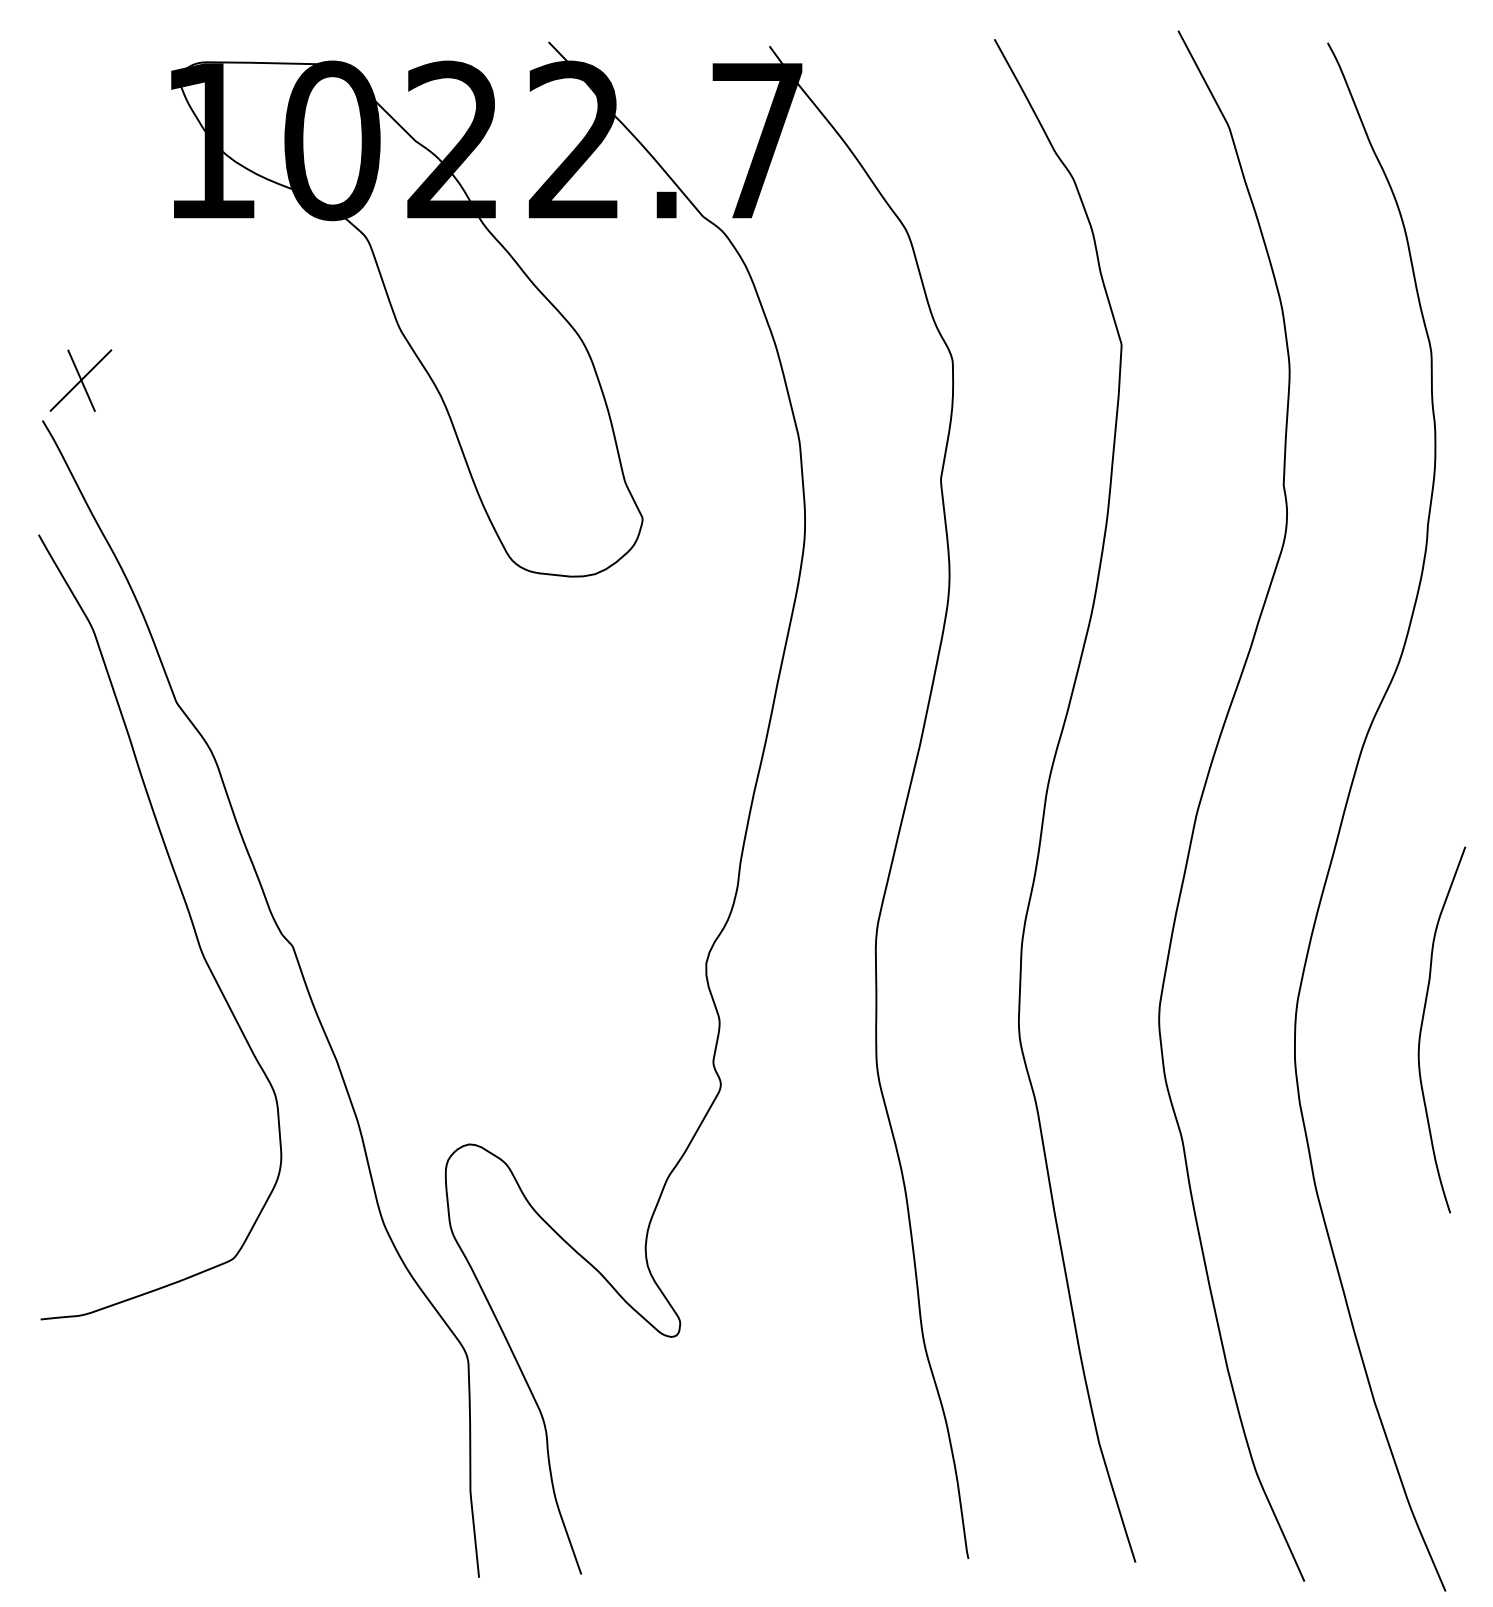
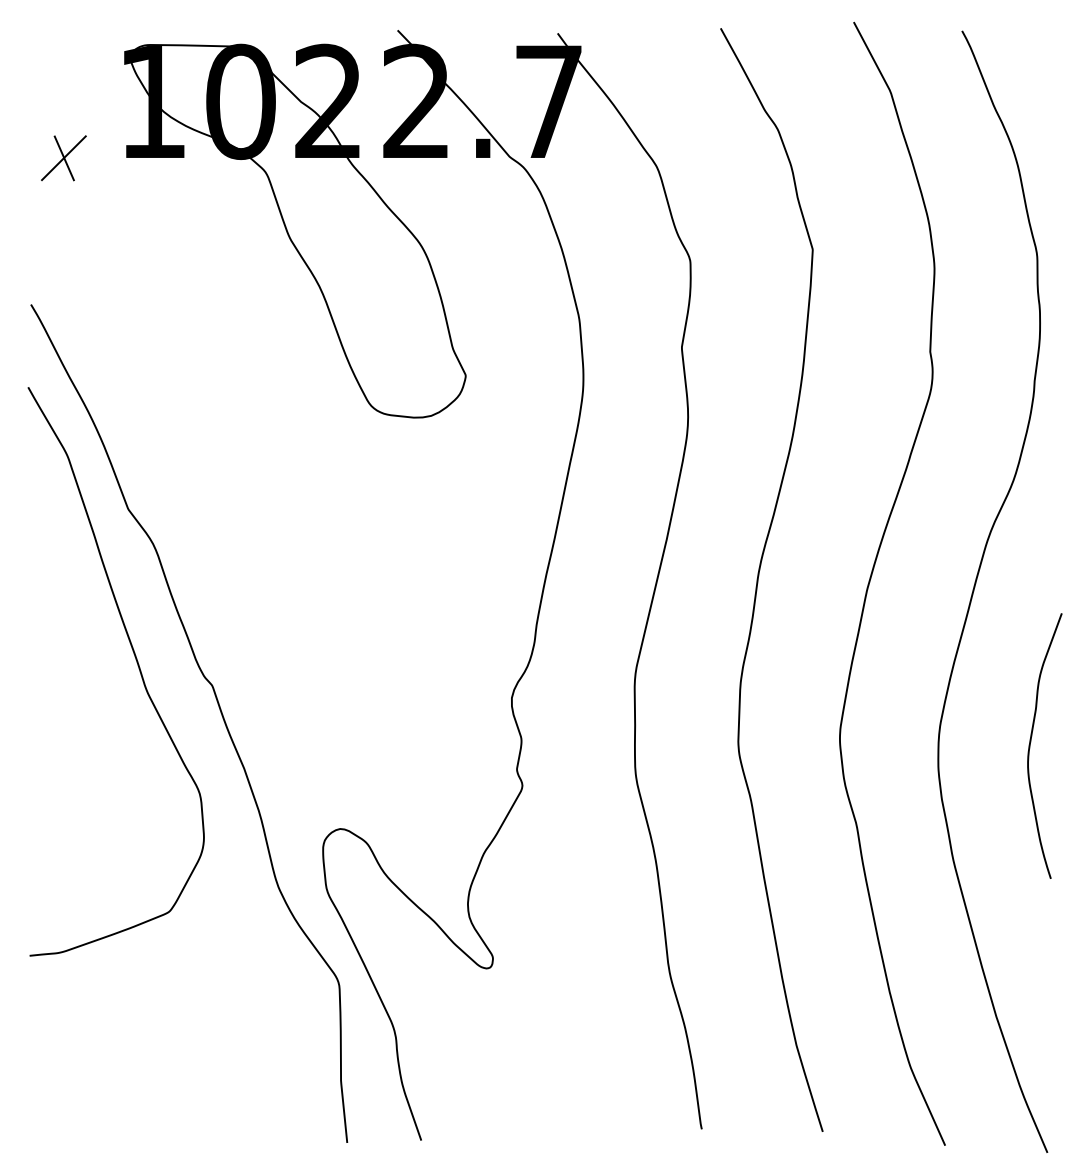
part: (80, 380) -> (63, 158), moved

